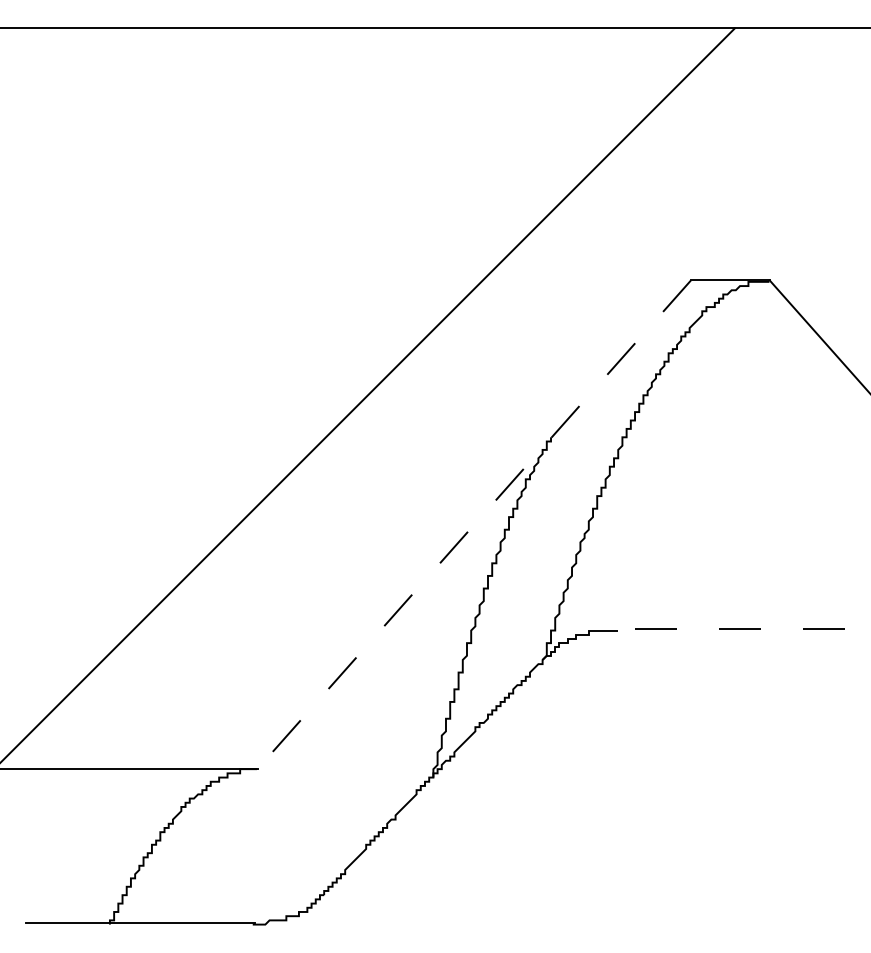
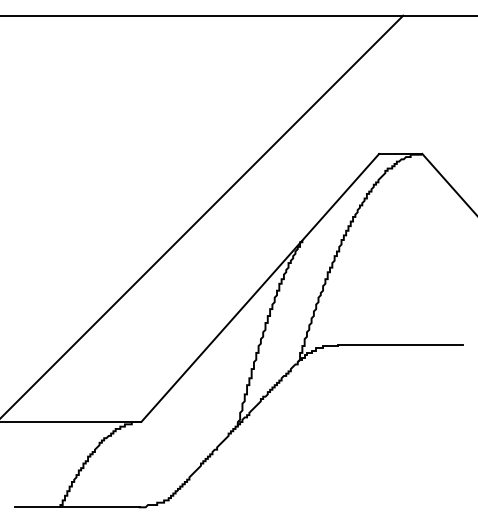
line: (472, 525) -> (259, 288), dashed -> solid
line: (729, 629) -> (400, 345), dashed -> solid

